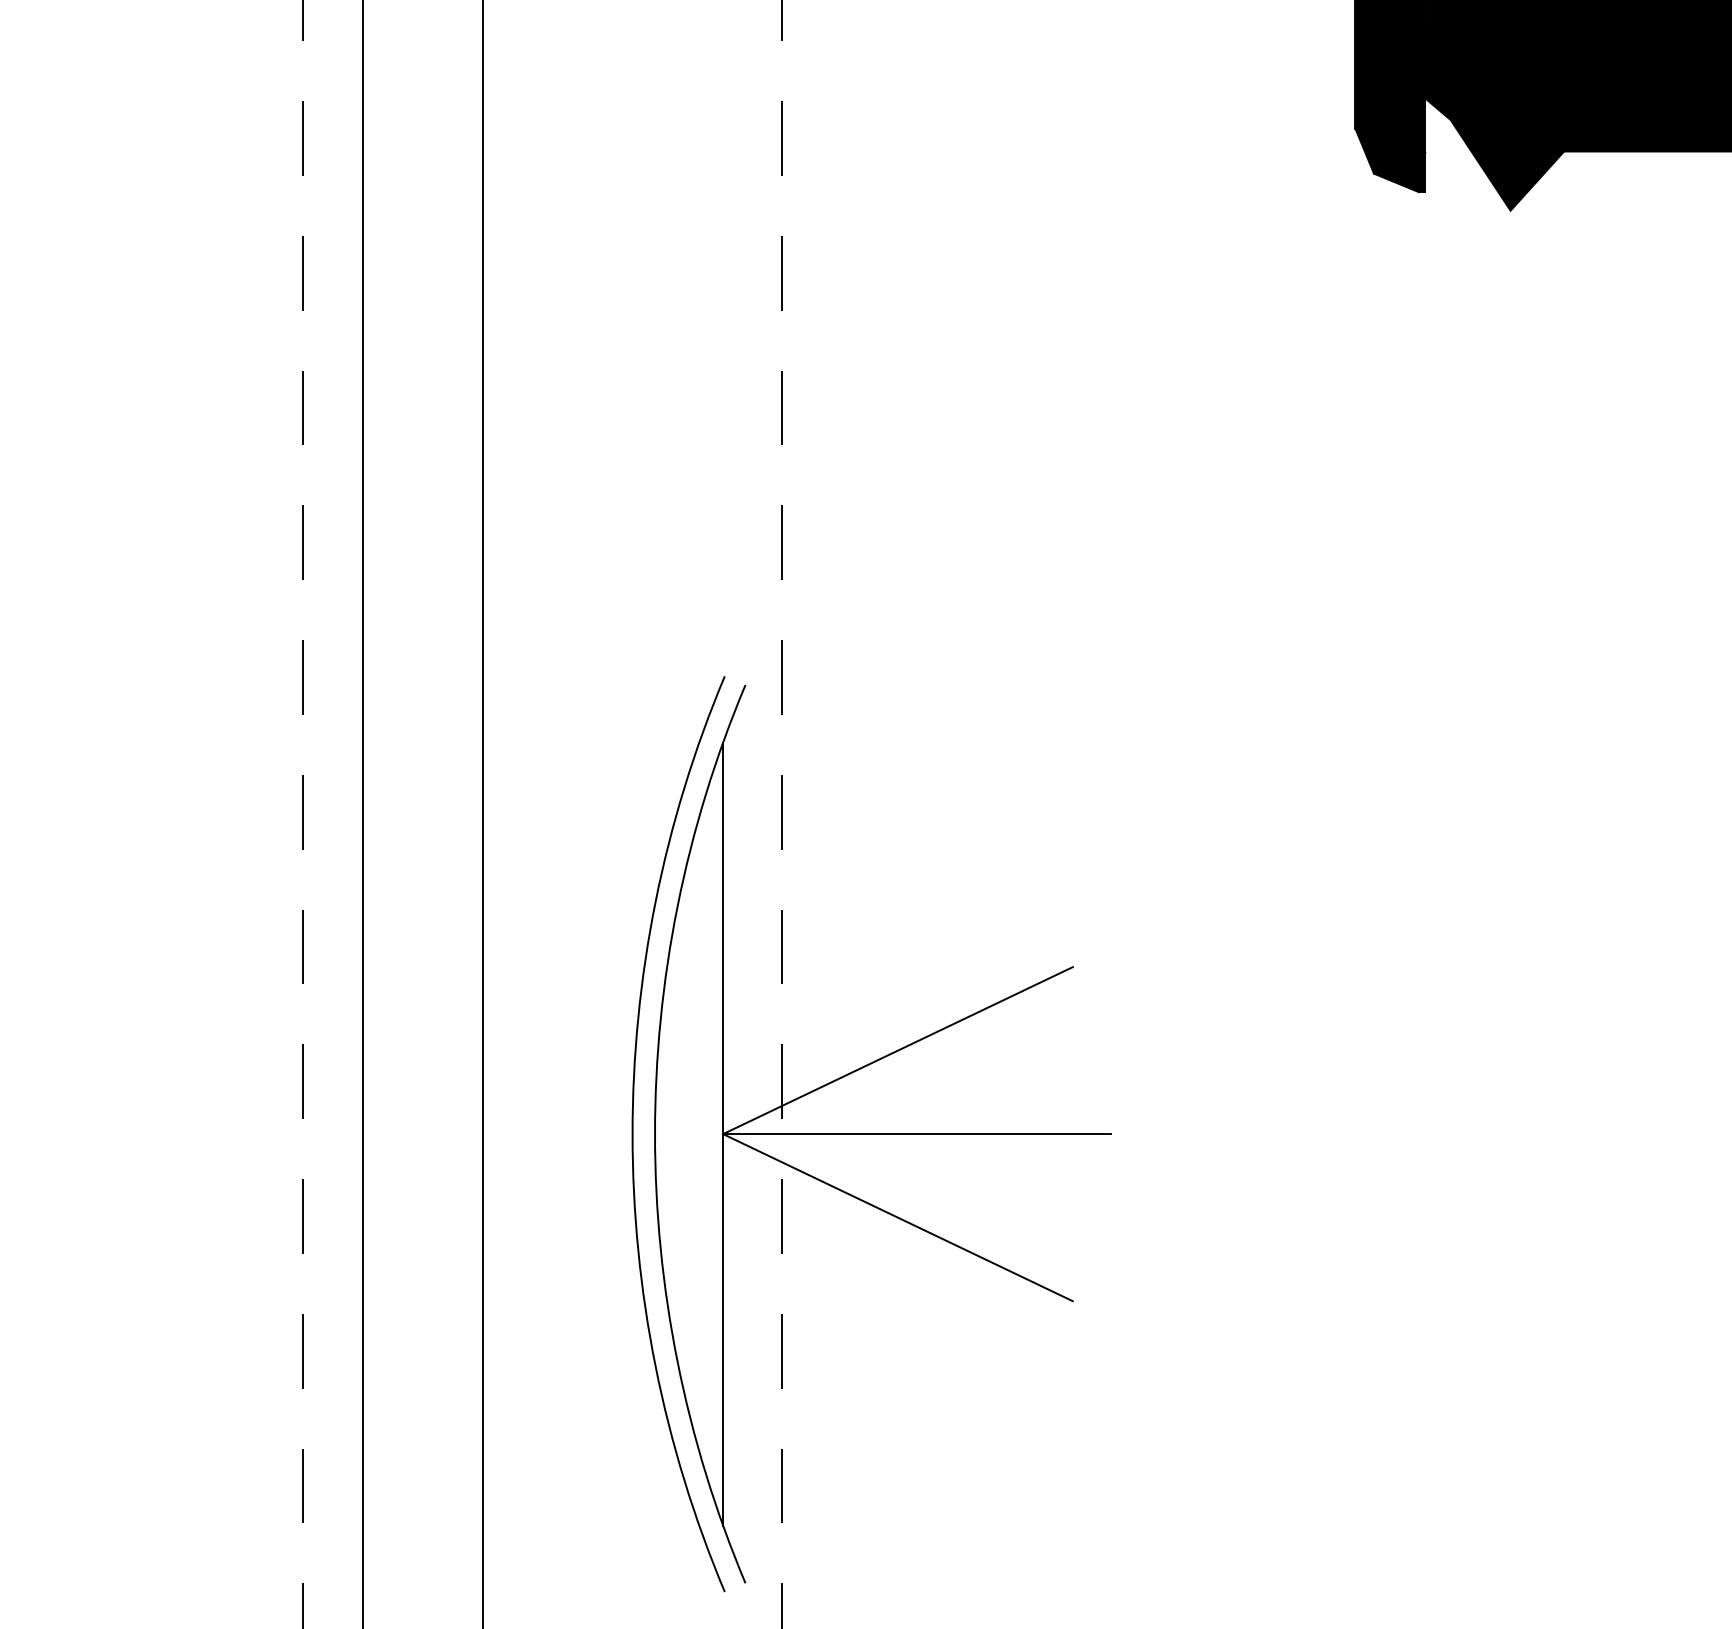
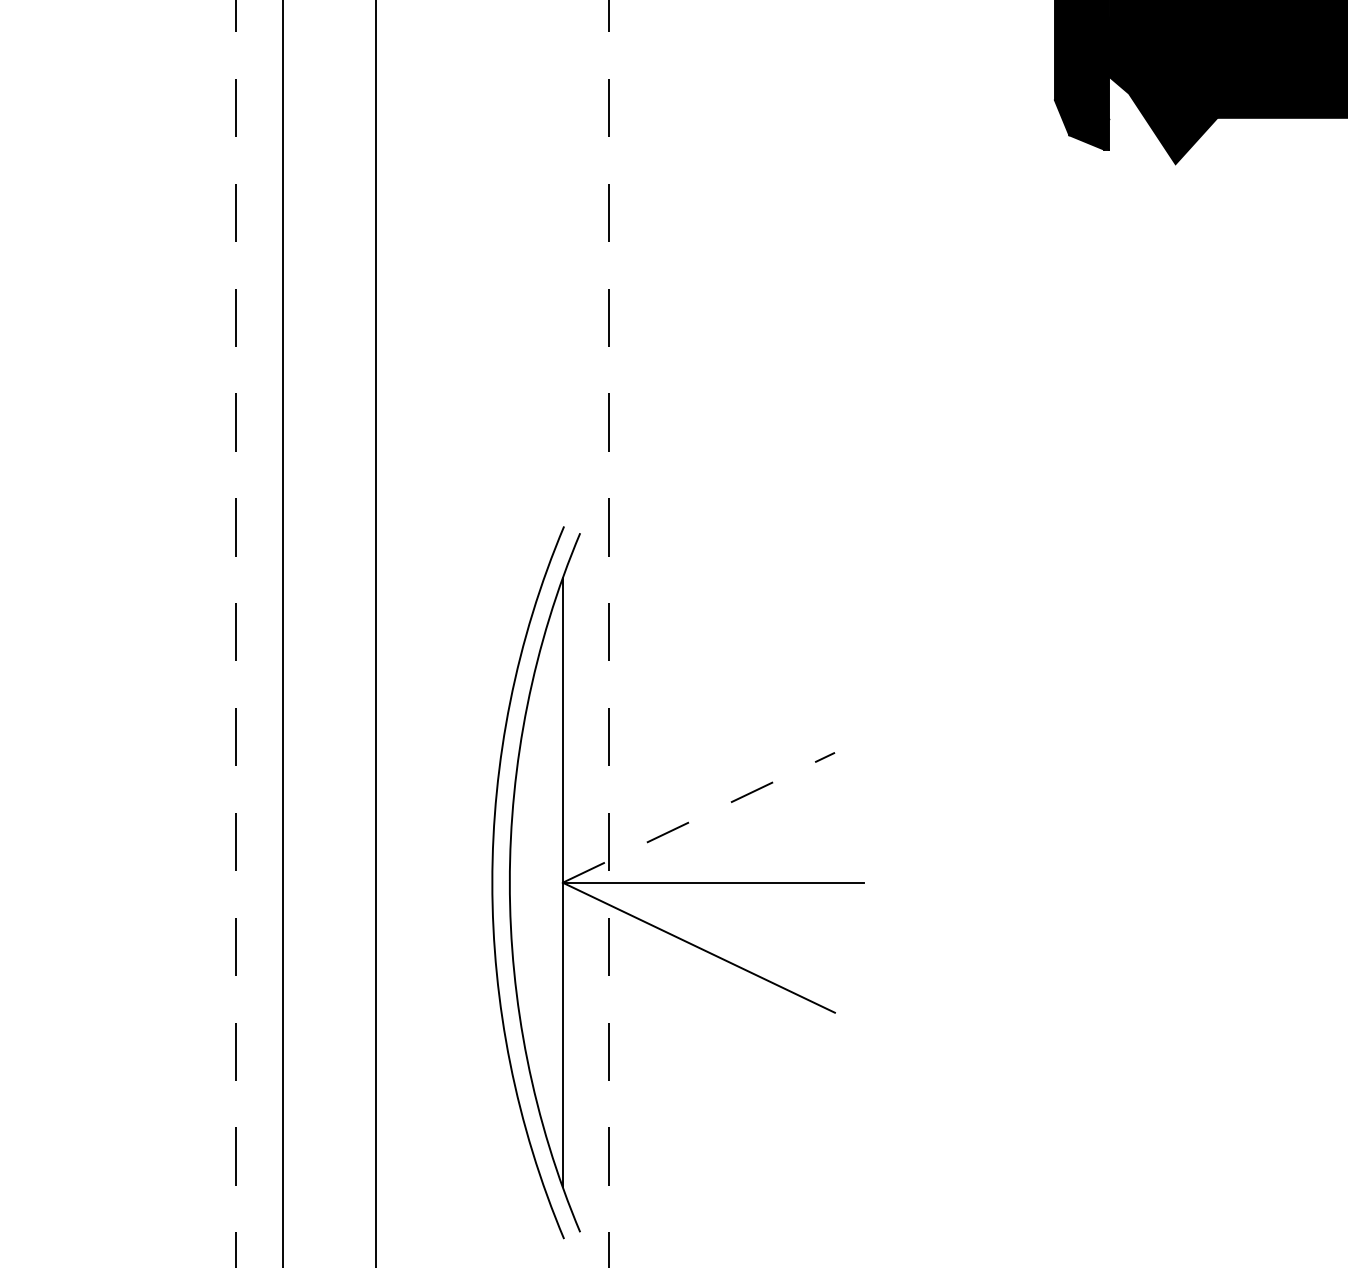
line: (897, 1050) -> (698, 817), solid -> dashed

